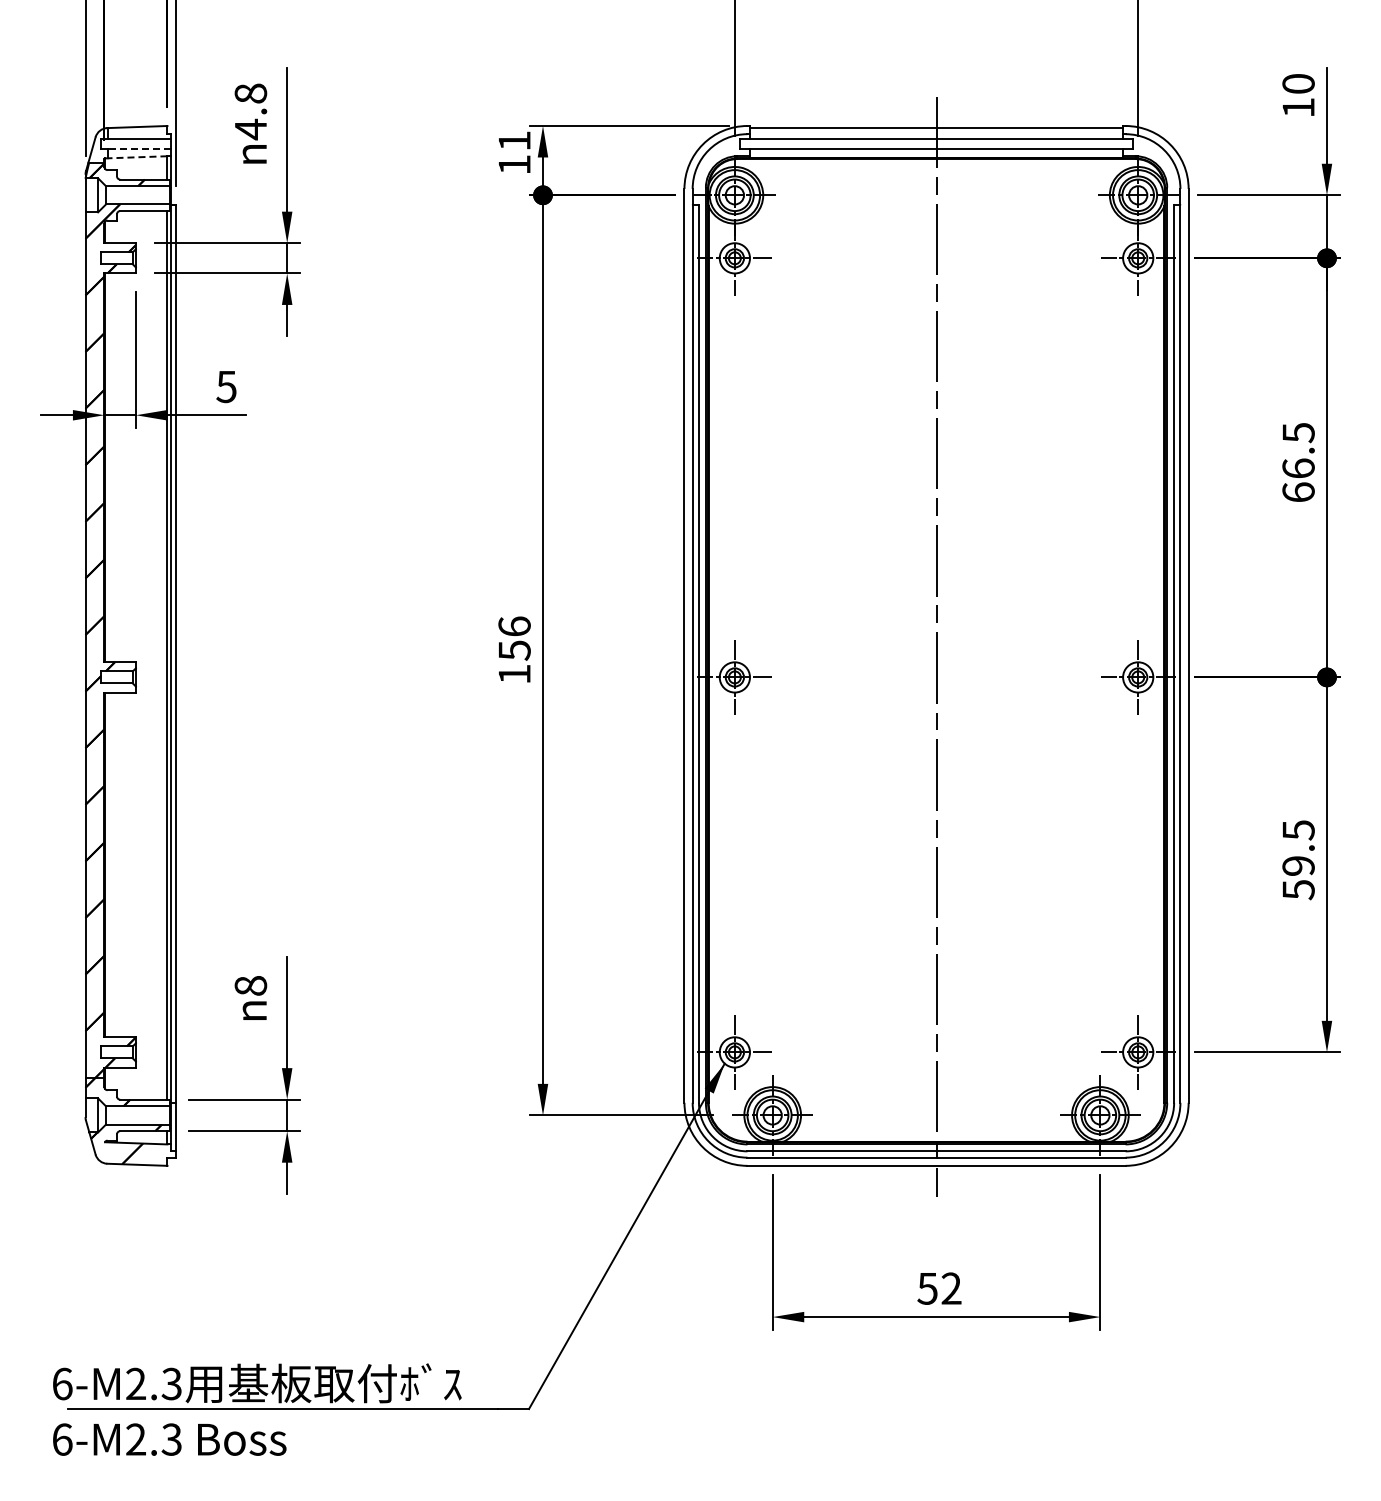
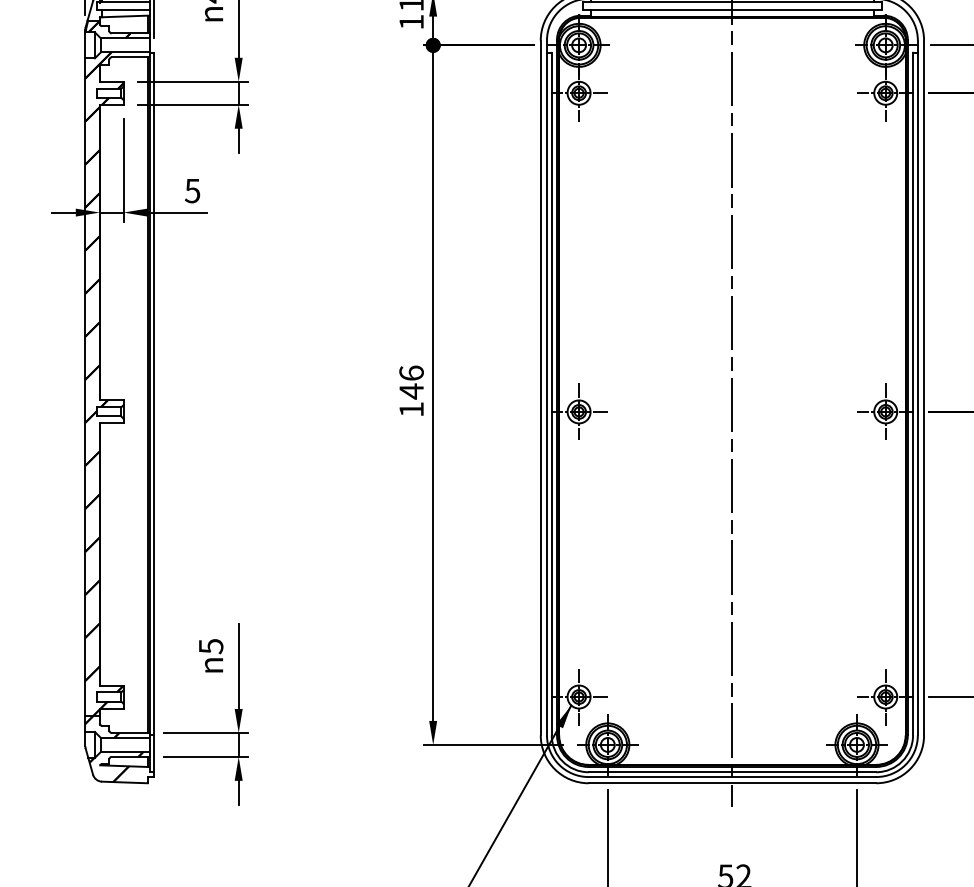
line: (139, 148) -> (126, 9), dashed -> solid
line: (137, 157) -> (124, 16), dashed -> solid
text: (514, 650) -> (411, 391), 156 -> 146
text: (250, 986) -> (210, 646), 8 -> 5

